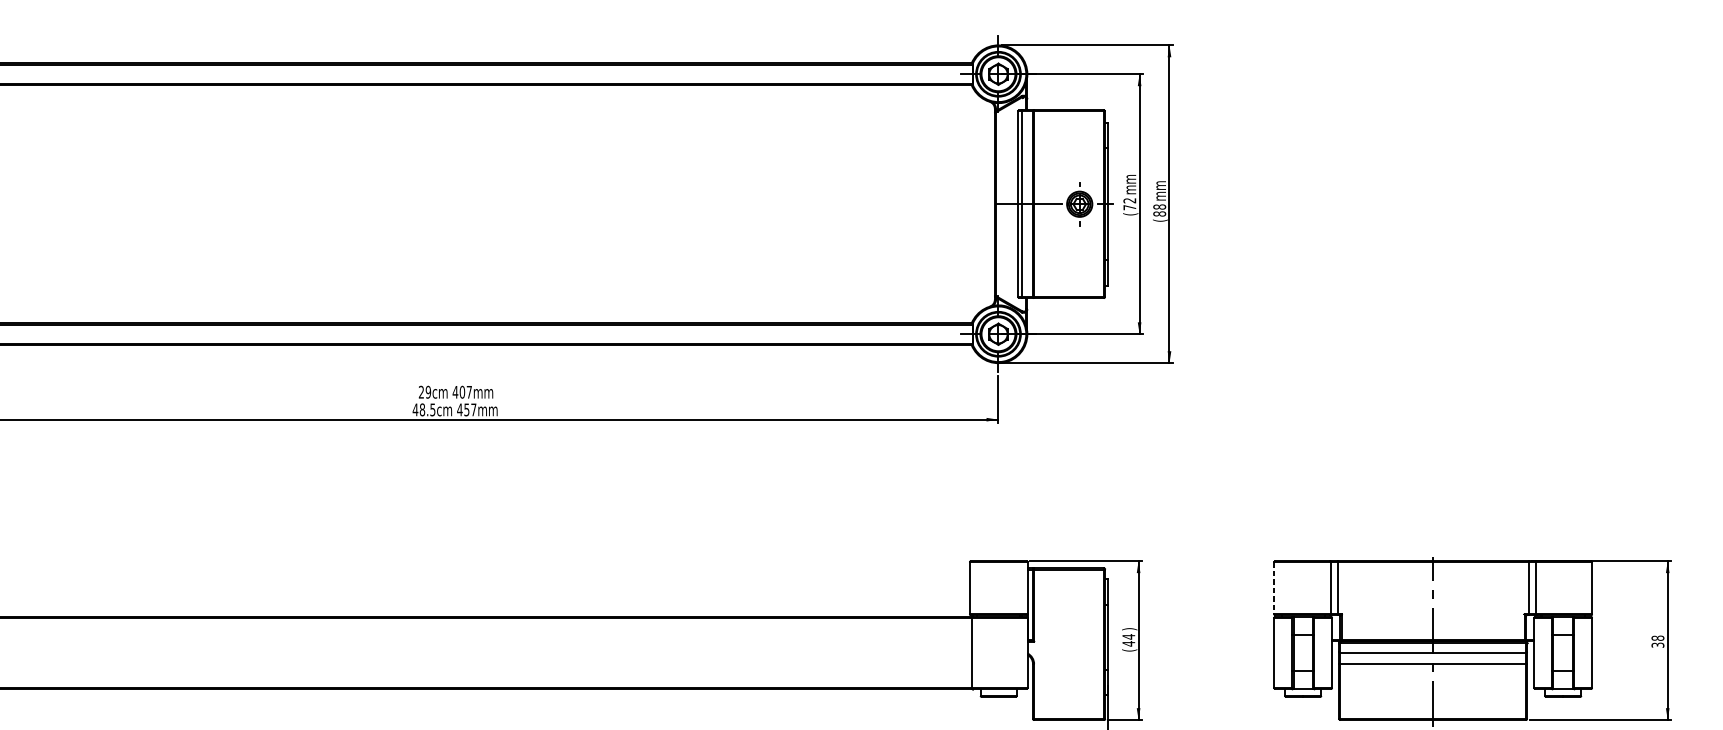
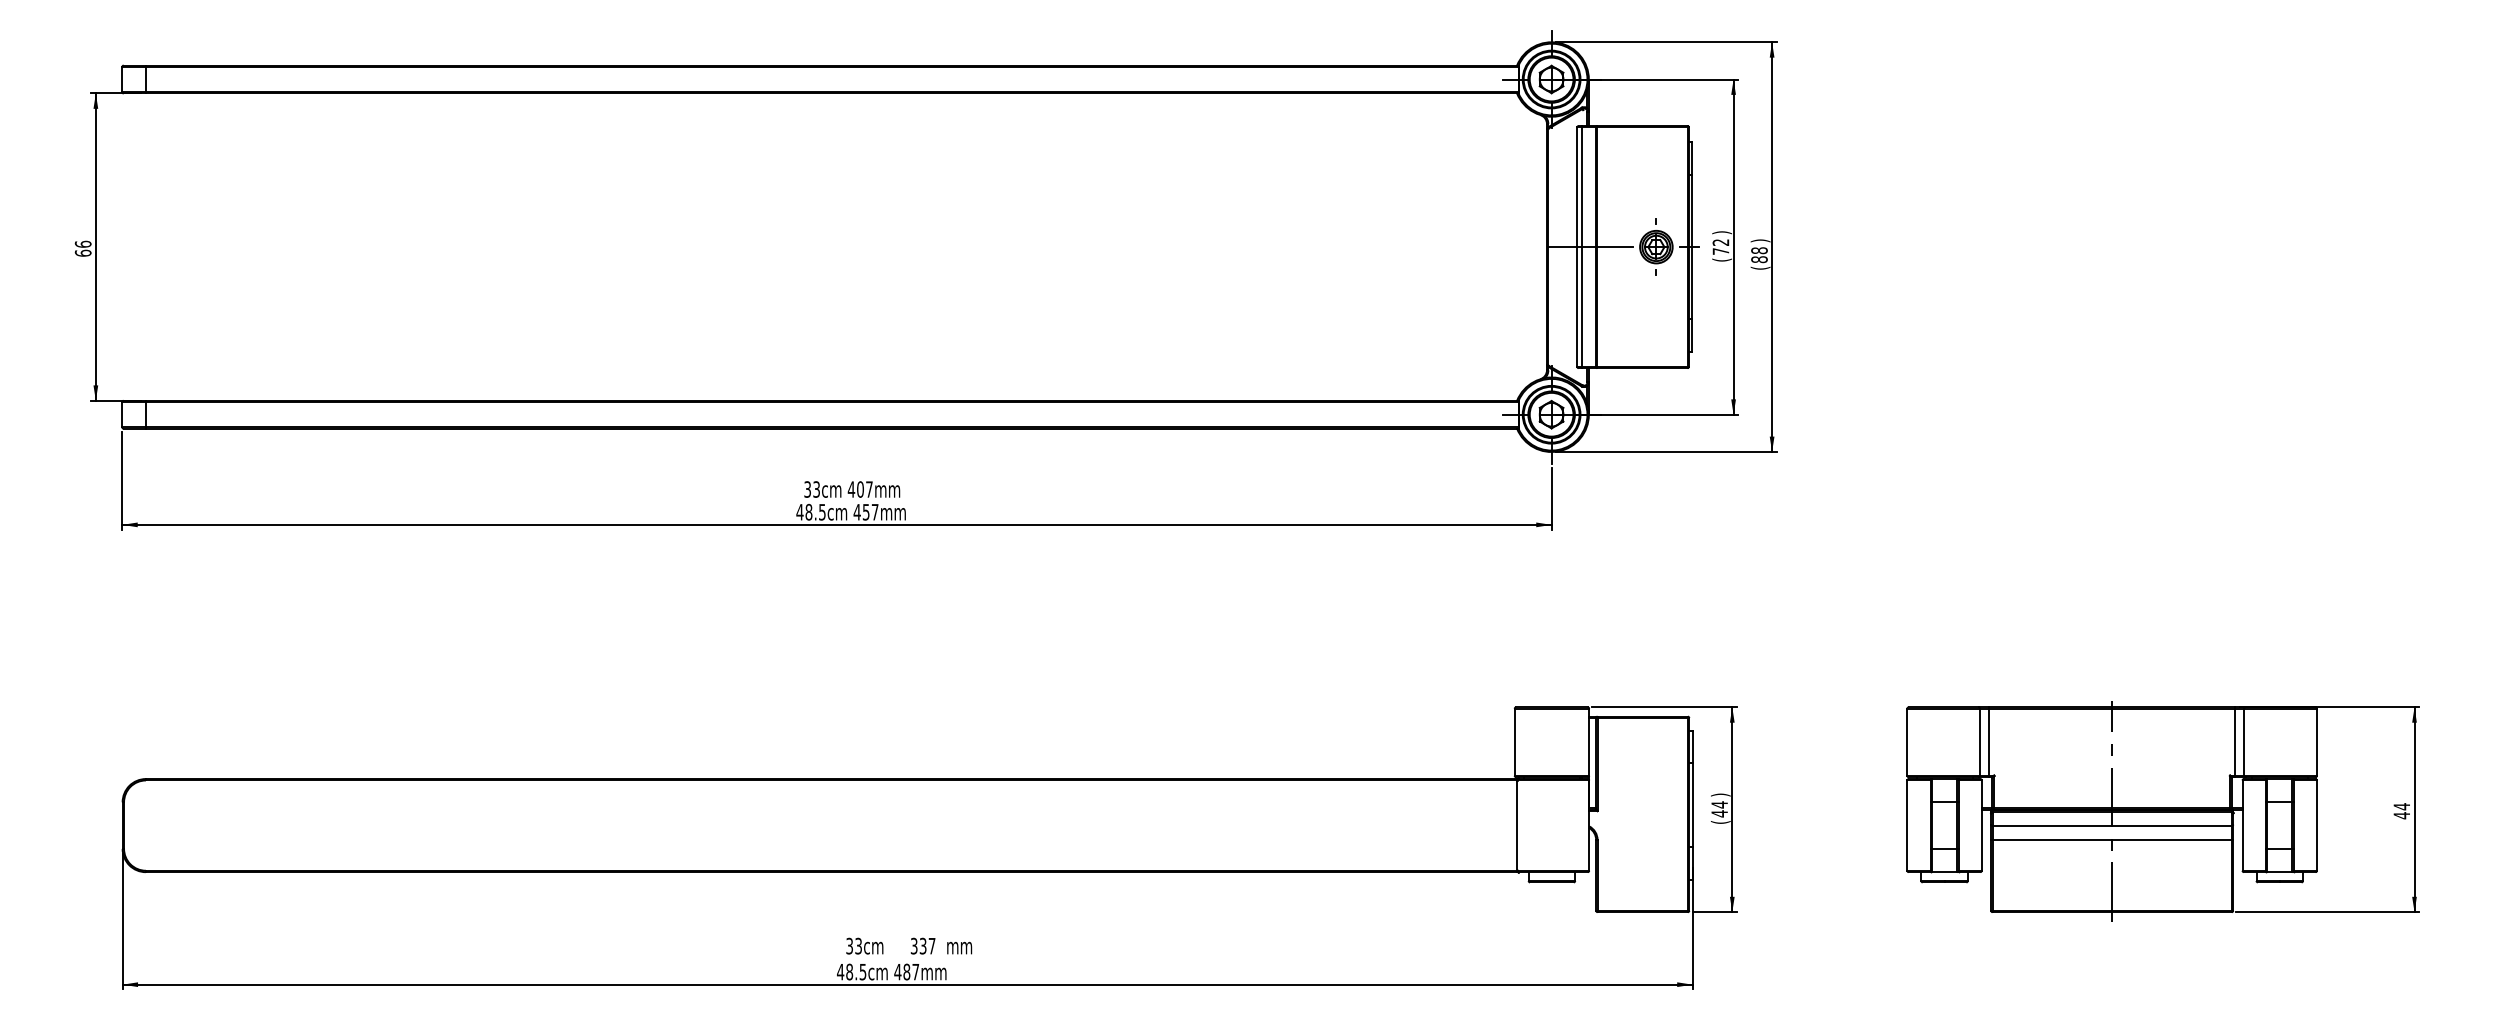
text: (1130, 184) -> (1721, 221), mm -> )
text: (1160, 190) -> (1760, 229), mm -> )
text: (425, 392) -> (812, 489), 29cm -> 33cm
line: (1274, 588) -> (1907, 742), dashed -> solid
text: (1657, 641) -> (2401, 811), 38 -> 44

